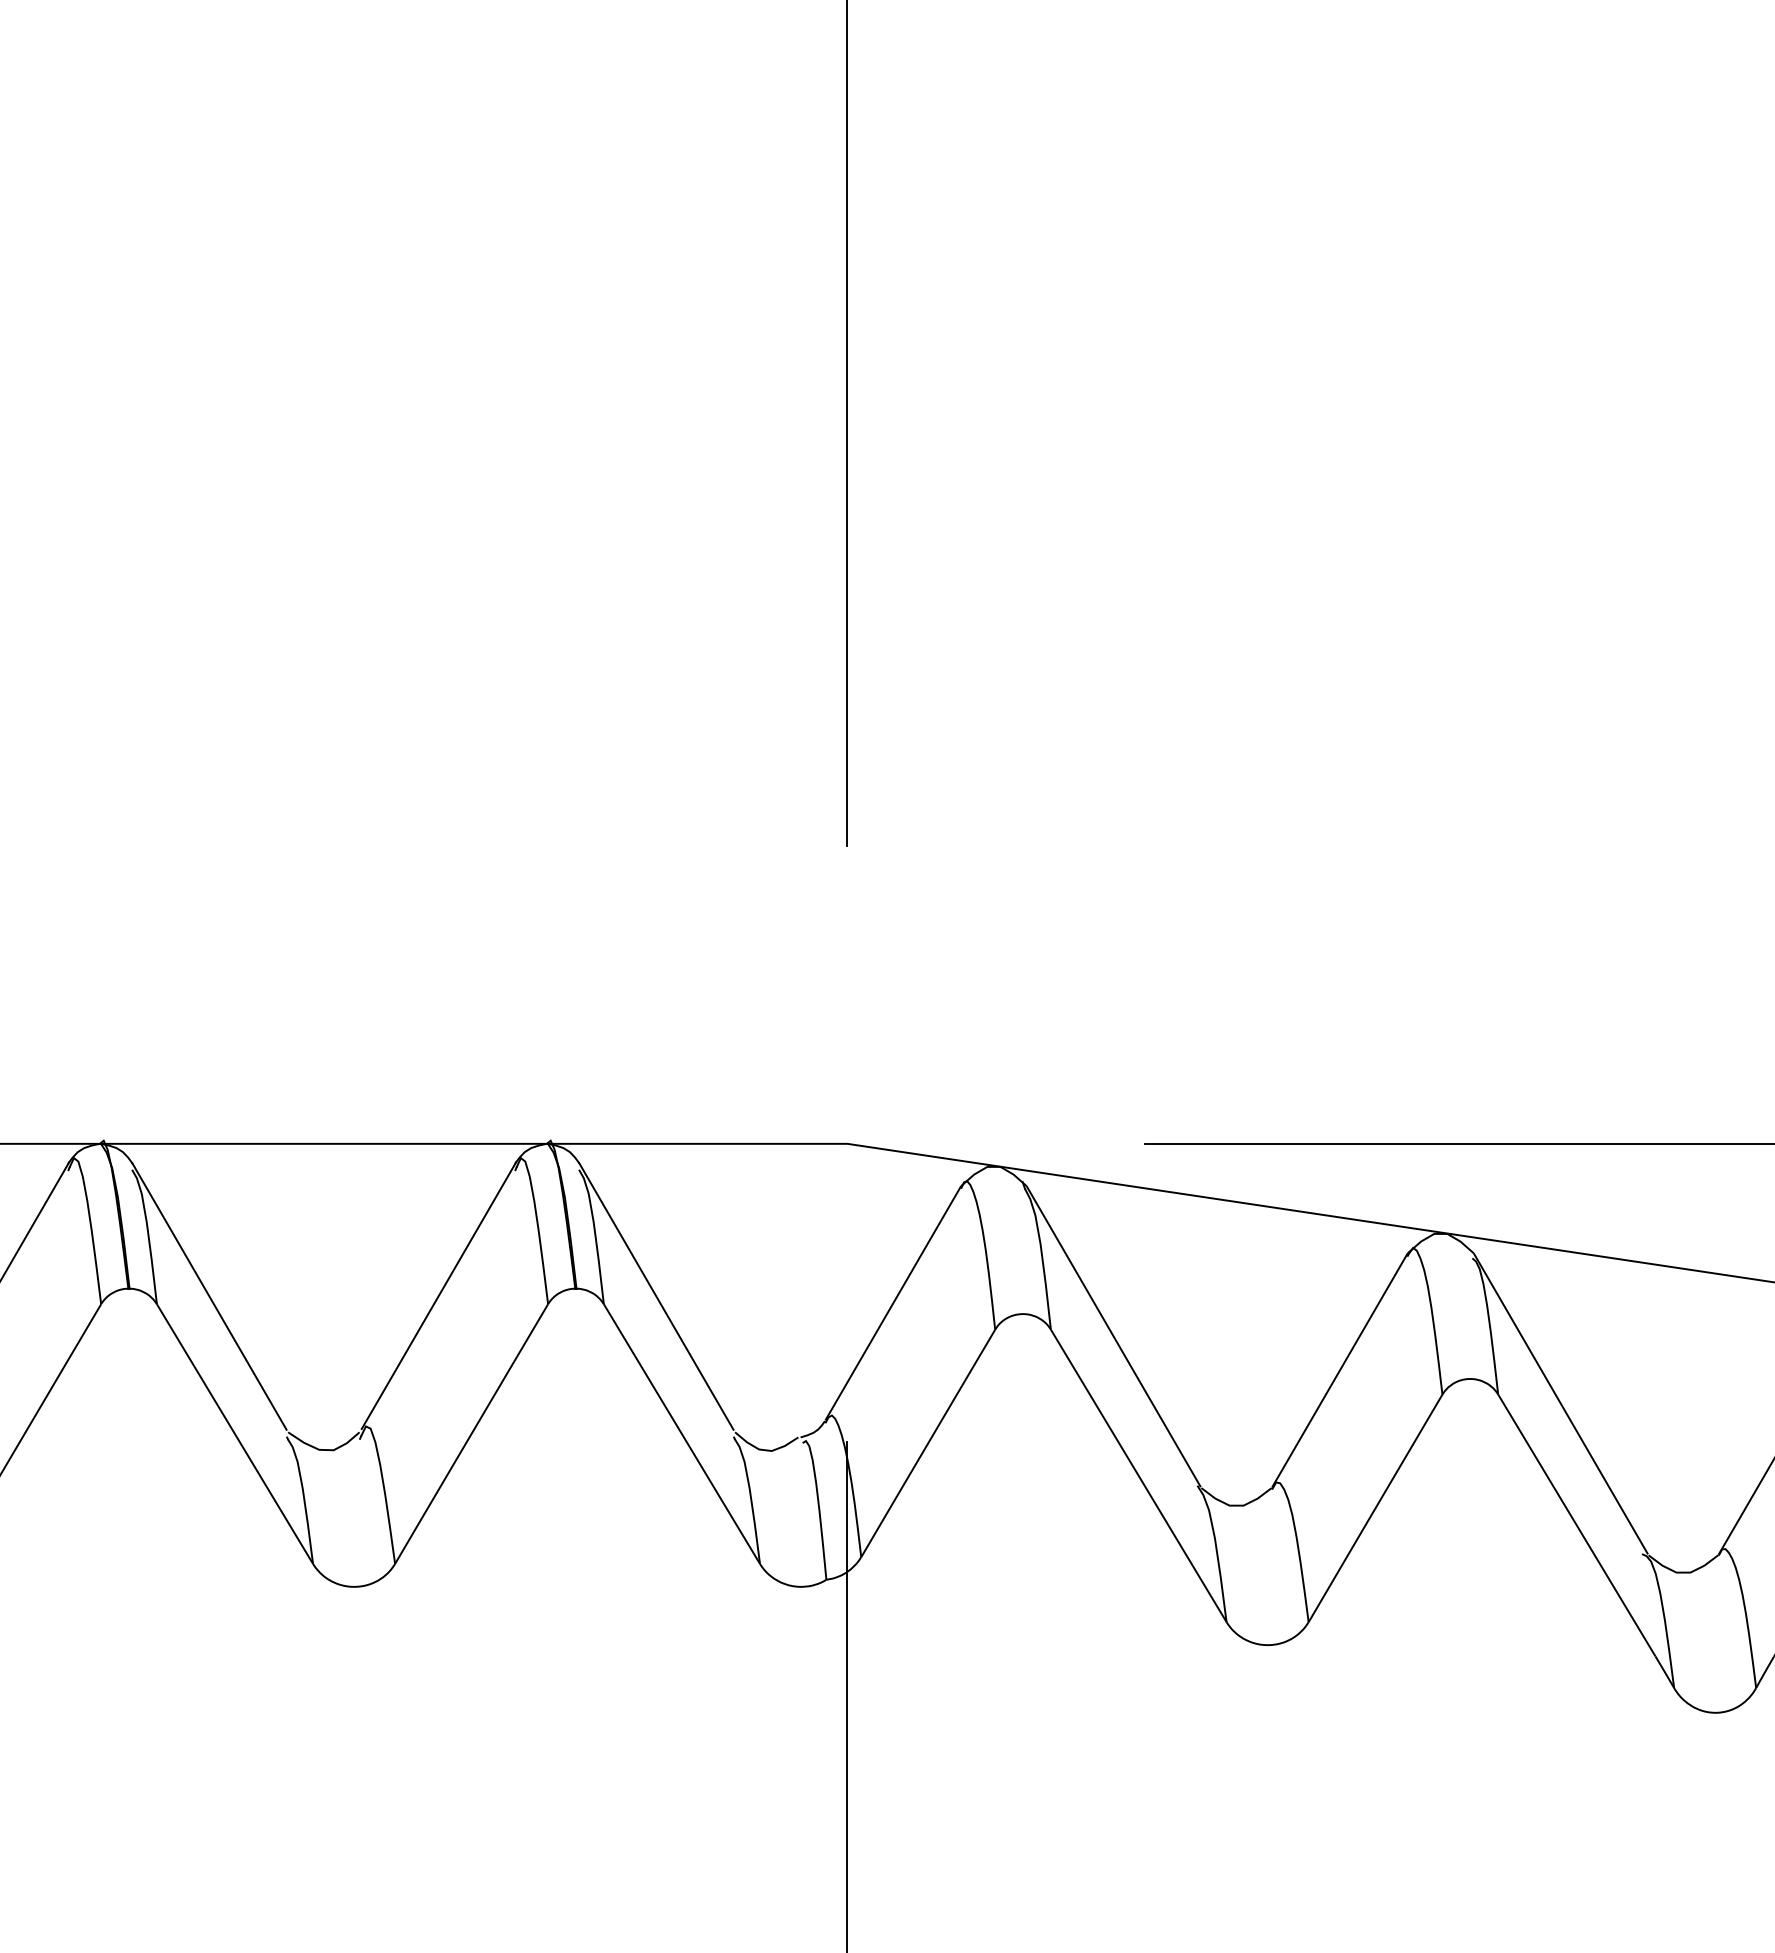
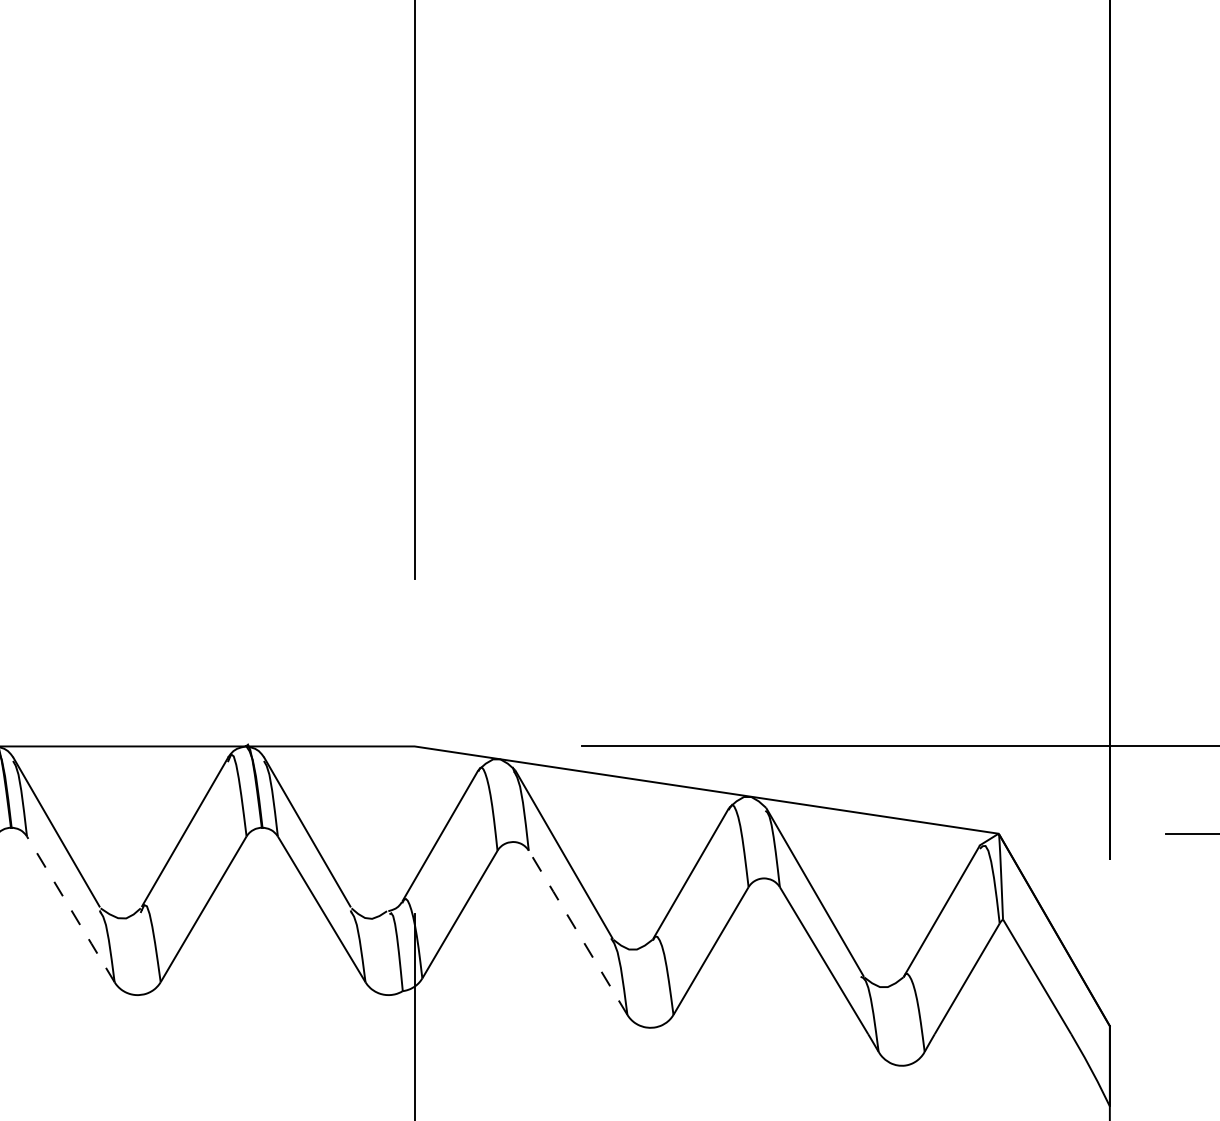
line: (234, 1432) -> (70, 908), solid -> dashed
line: (1139, 1475) -> (578, 932), solid -> dashed

